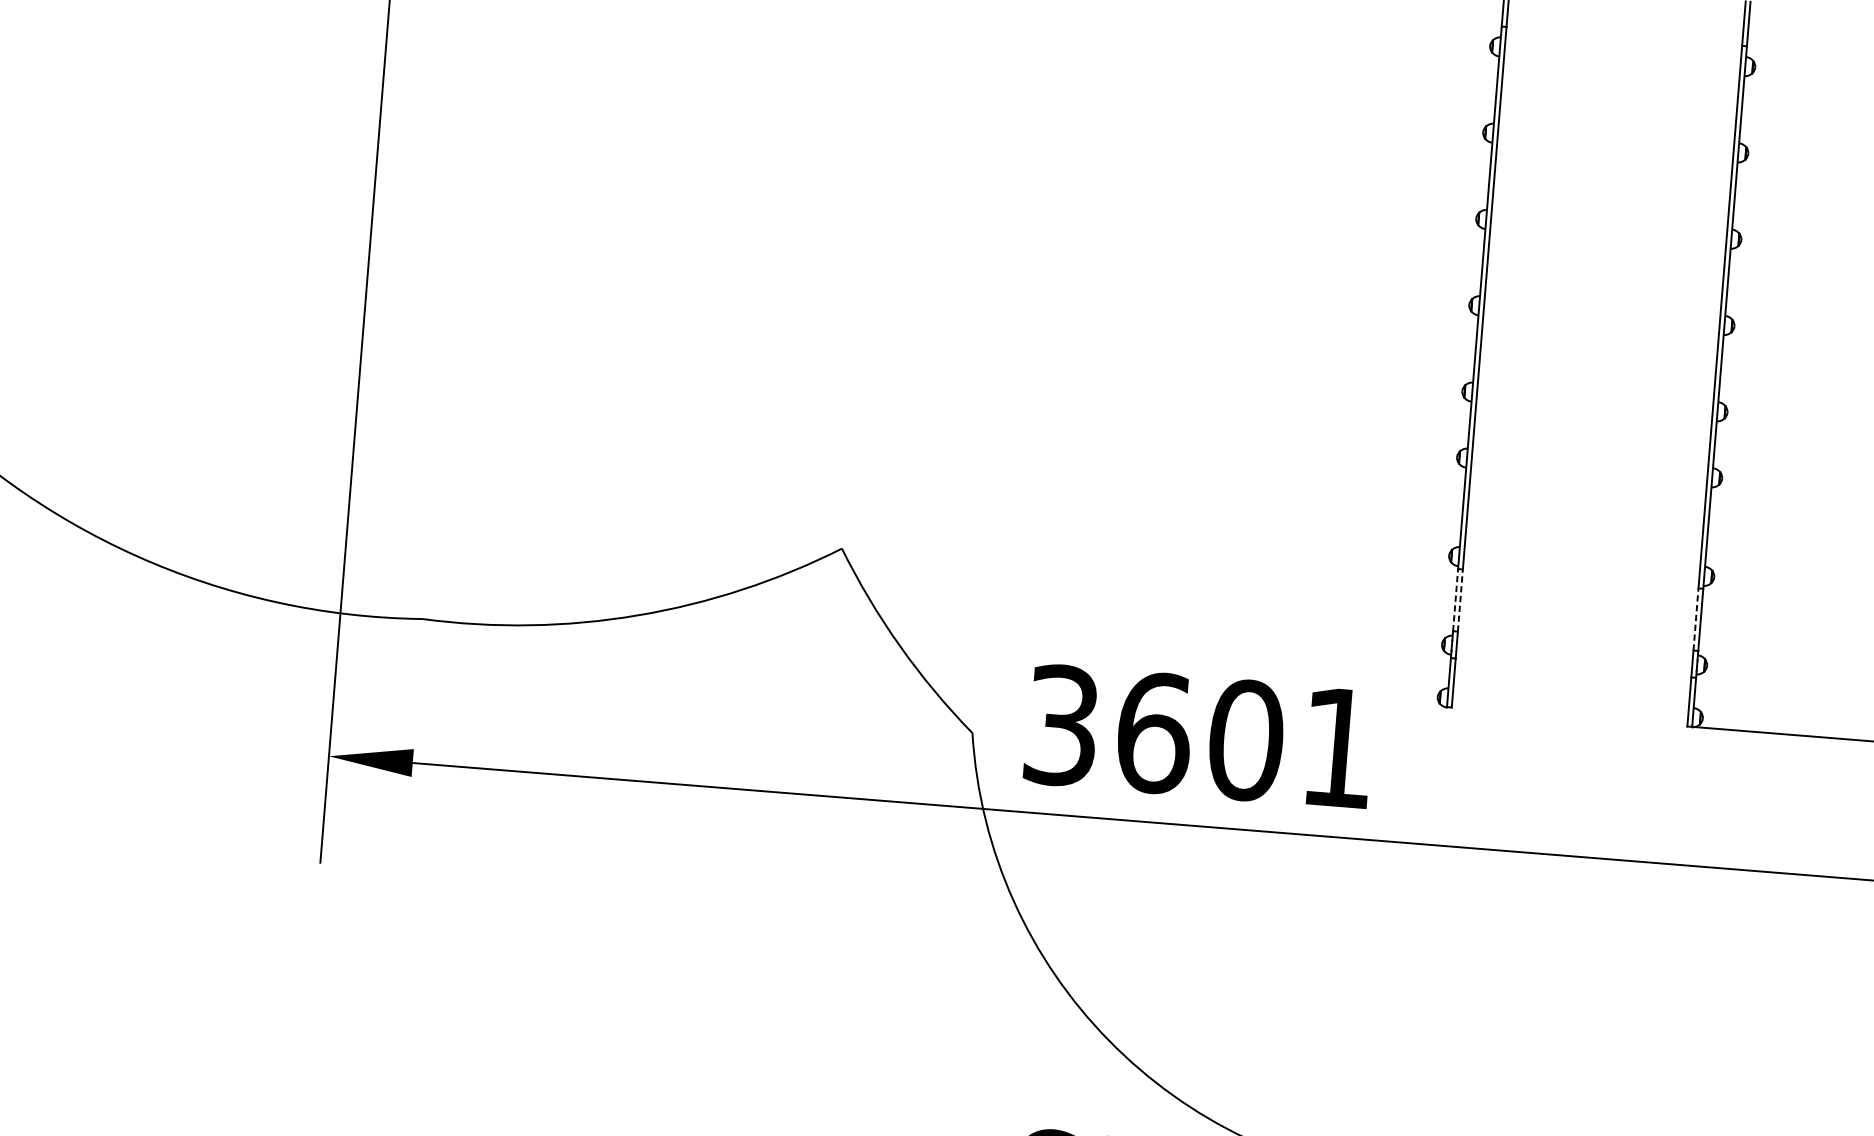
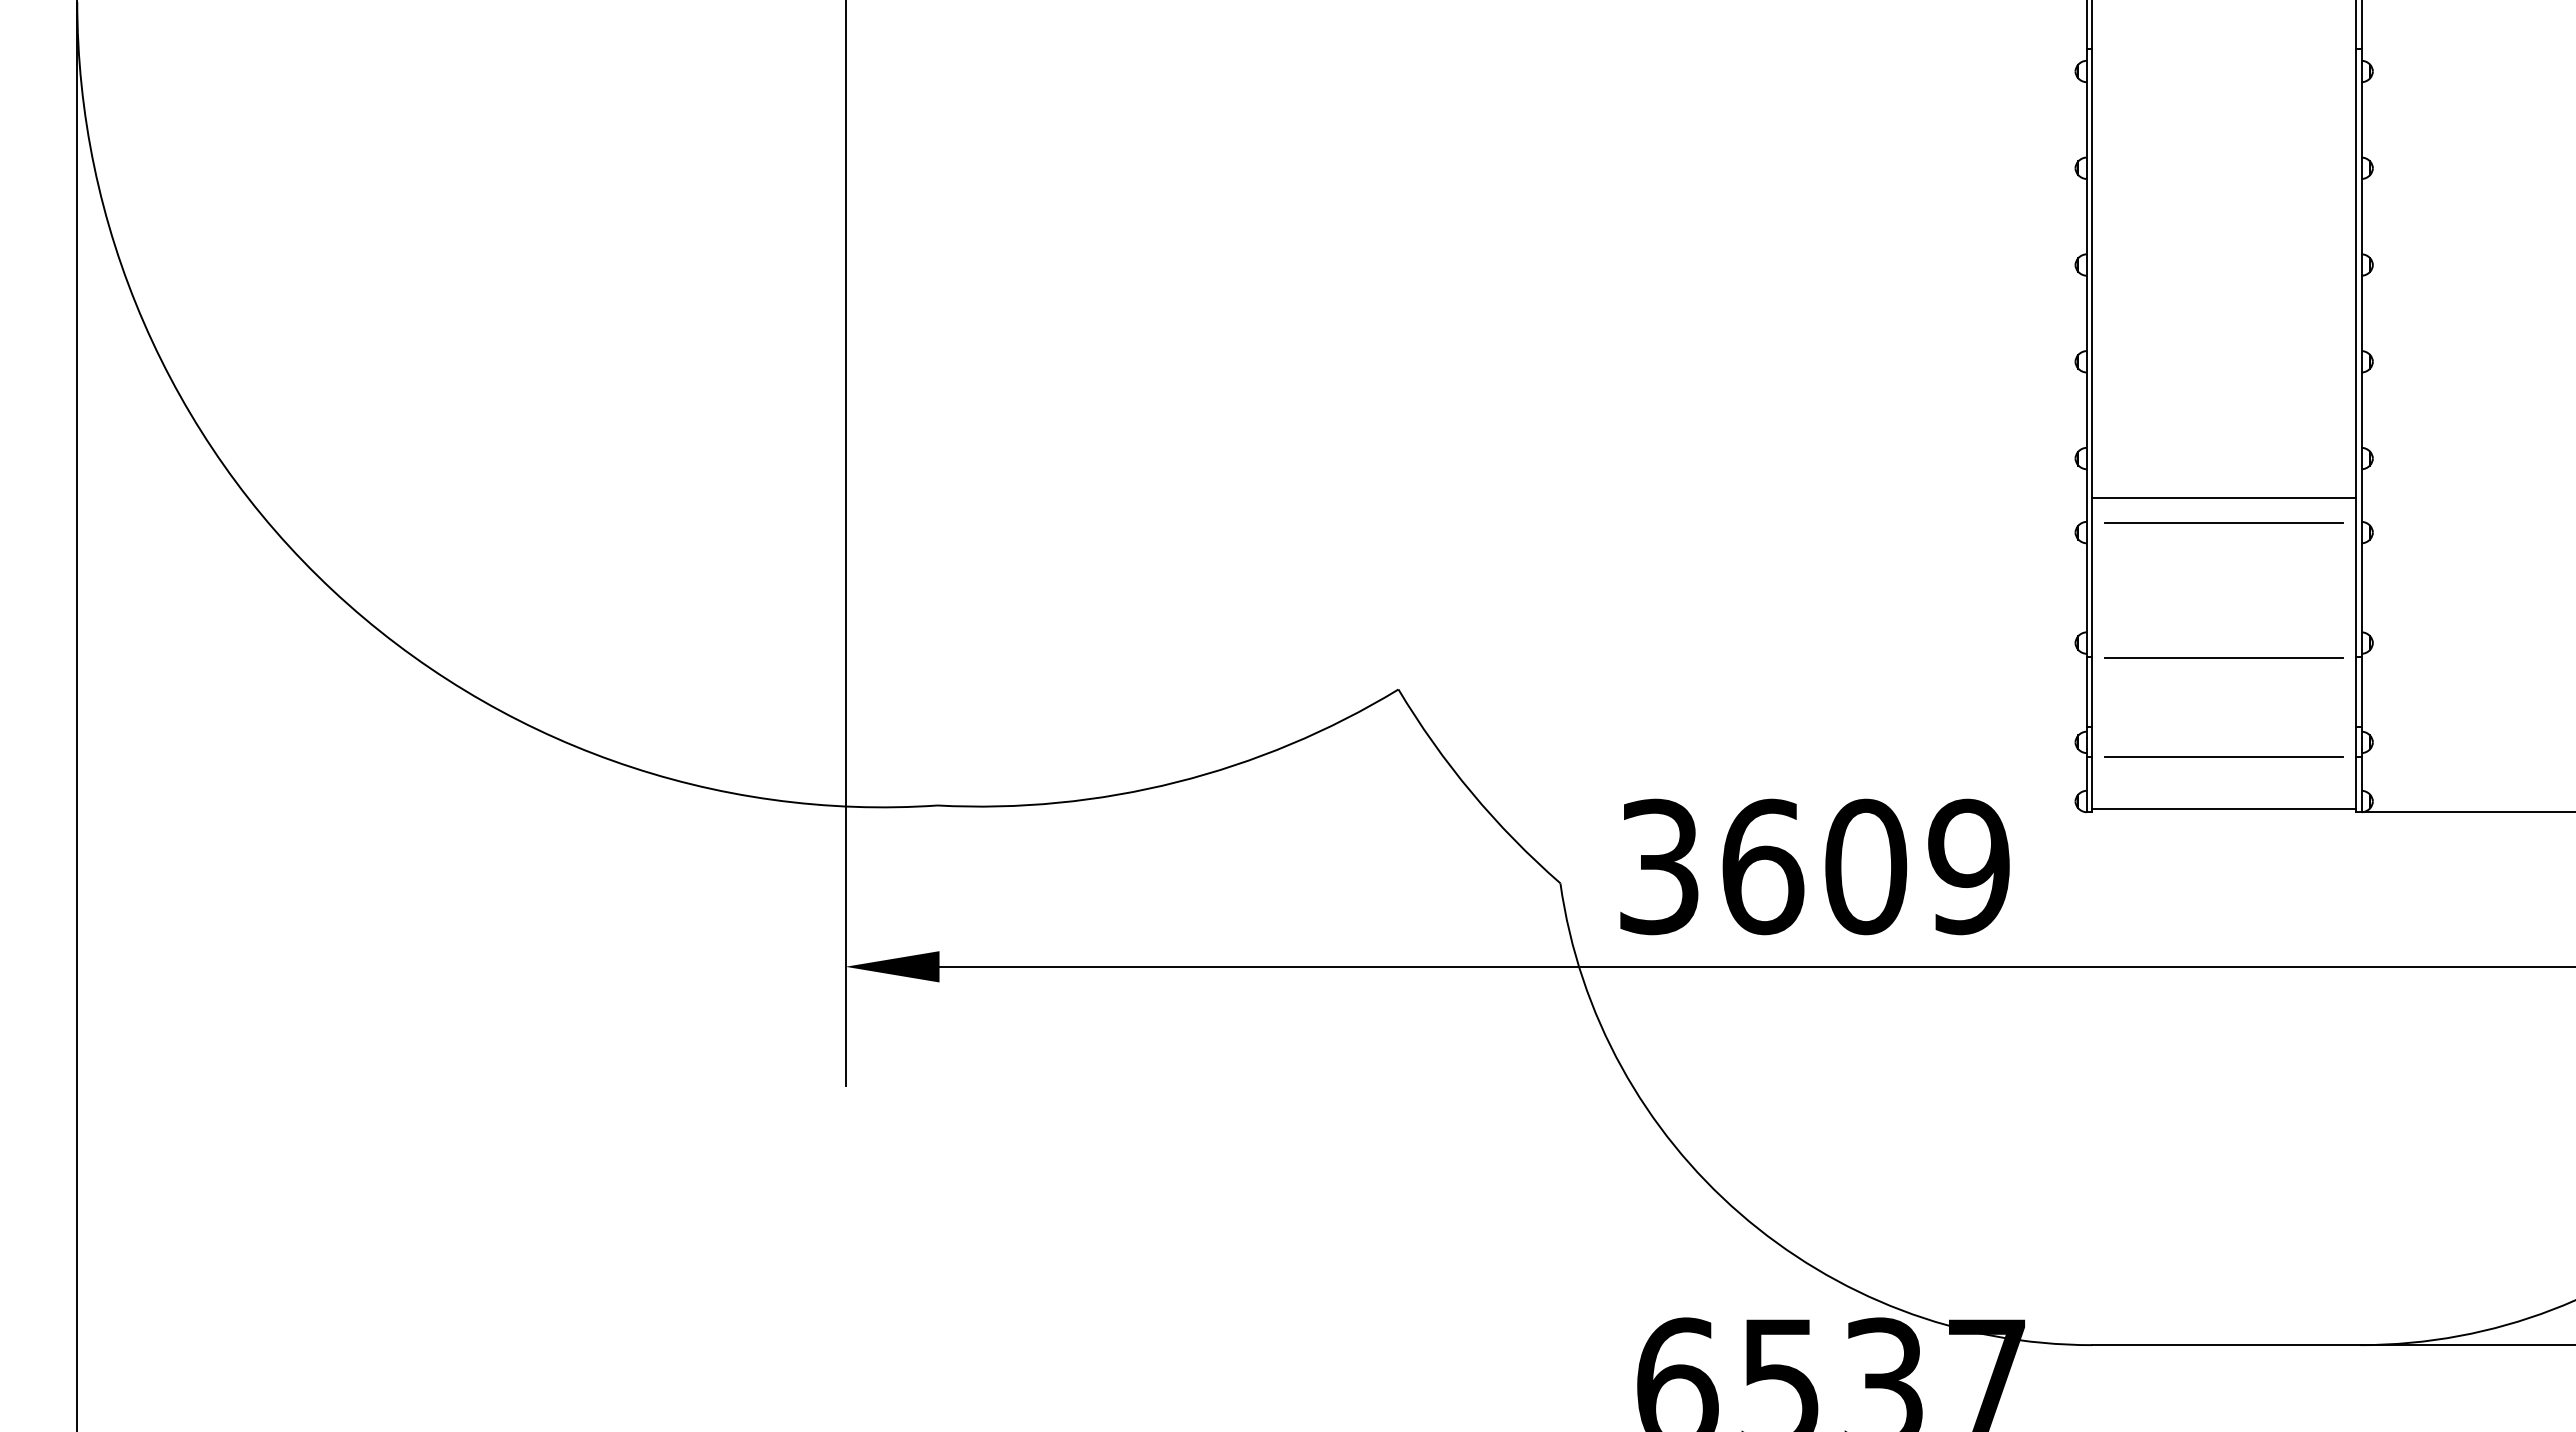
line: (1592, 436) -> (2224, 497), added
line: (1590, 459) -> (2224, 523), added
line: (1580, 579) -> (2224, 657), added
line: (1455, 599) -> (2086, 691), dashed -> solid
line: (1460, 600) -> (2092, 691), dashed -> solid
line: (1696, 619) -> (2356, 691), dashed -> solid
line: (1573, 667) -> (2224, 756), added
line: (1570, 714) -> (2224, 808), added
text: (1337, 747) -> (1968, 866), 3601 -> 3609

